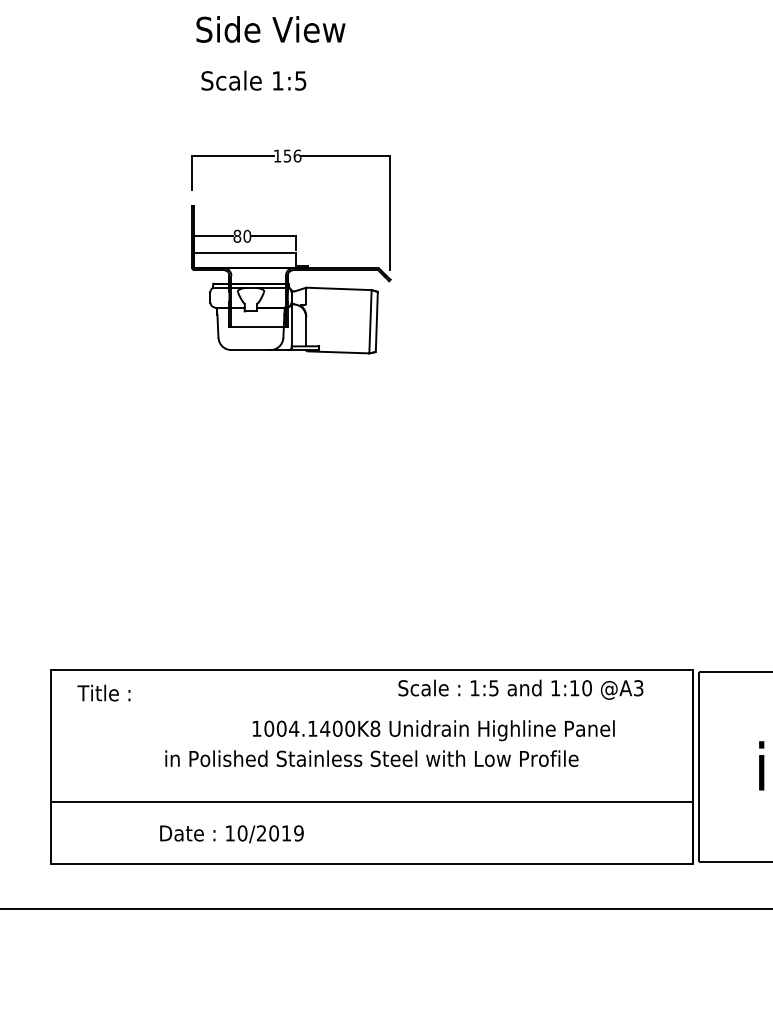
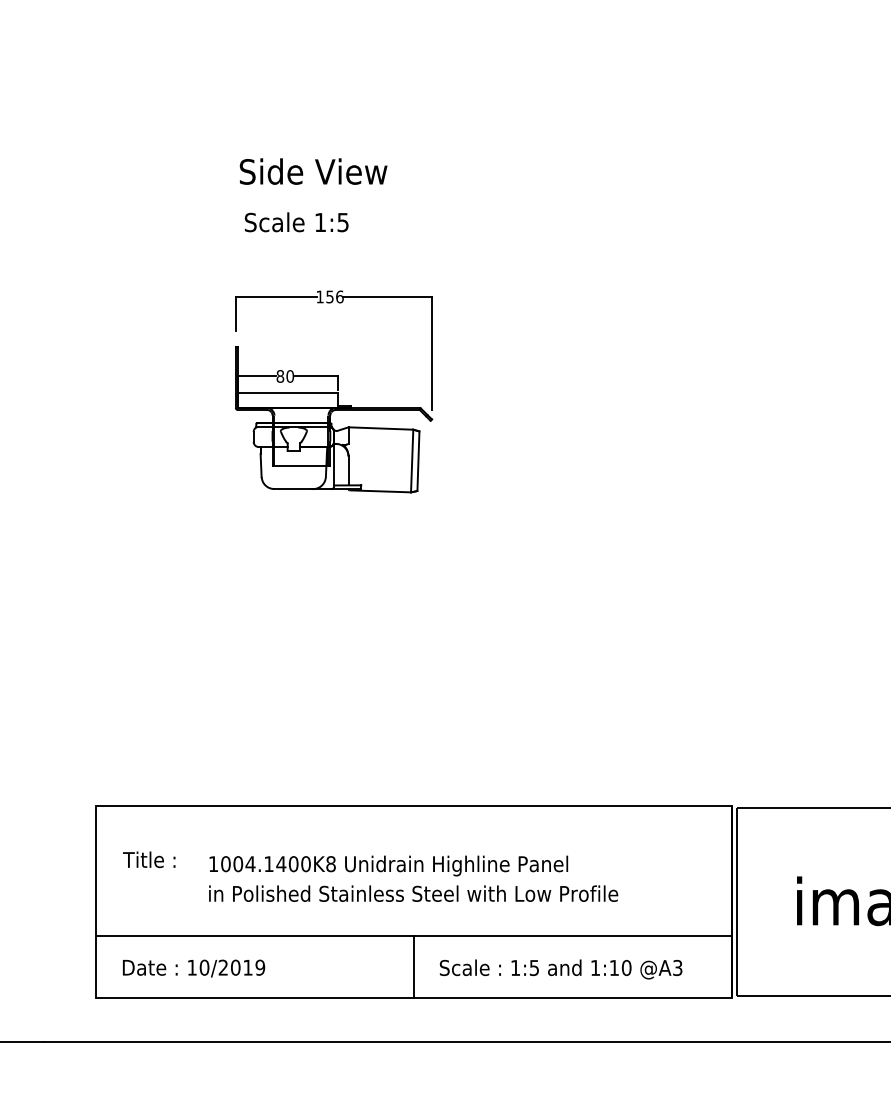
text: (520, 689) -> (560, 969), moved
text: (104, 692) -> (149, 859), moved
text: (433, 730) -> (388, 865), moved
line: (371, 833) -> (413, 967), added
text: (232, 834) -> (194, 968), moved

